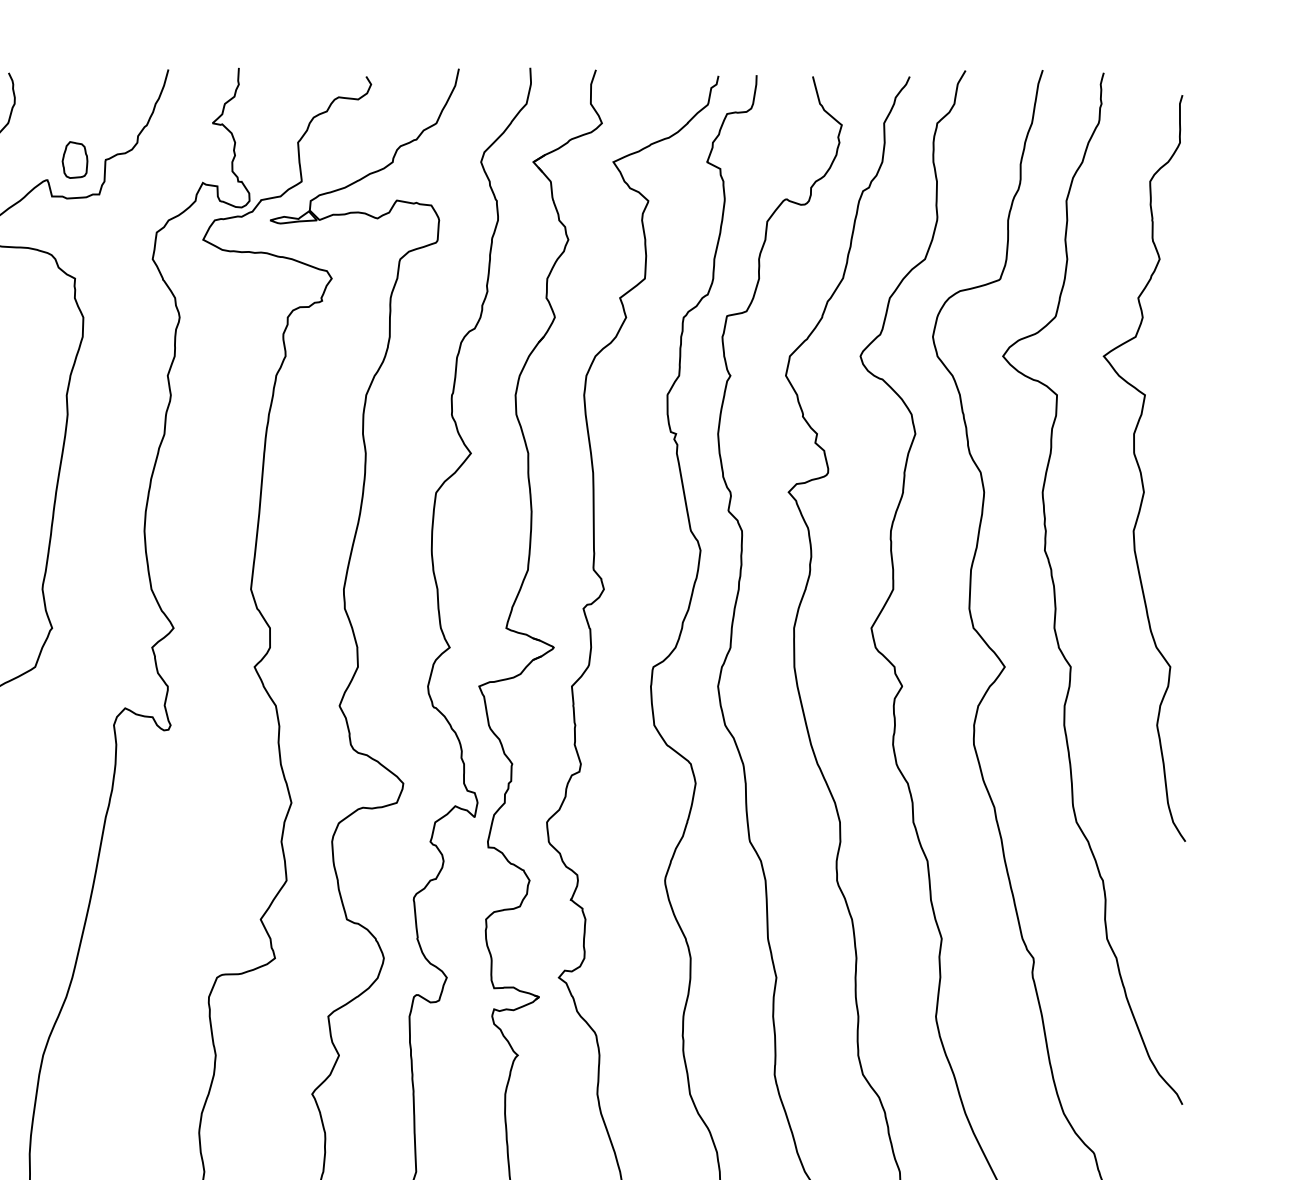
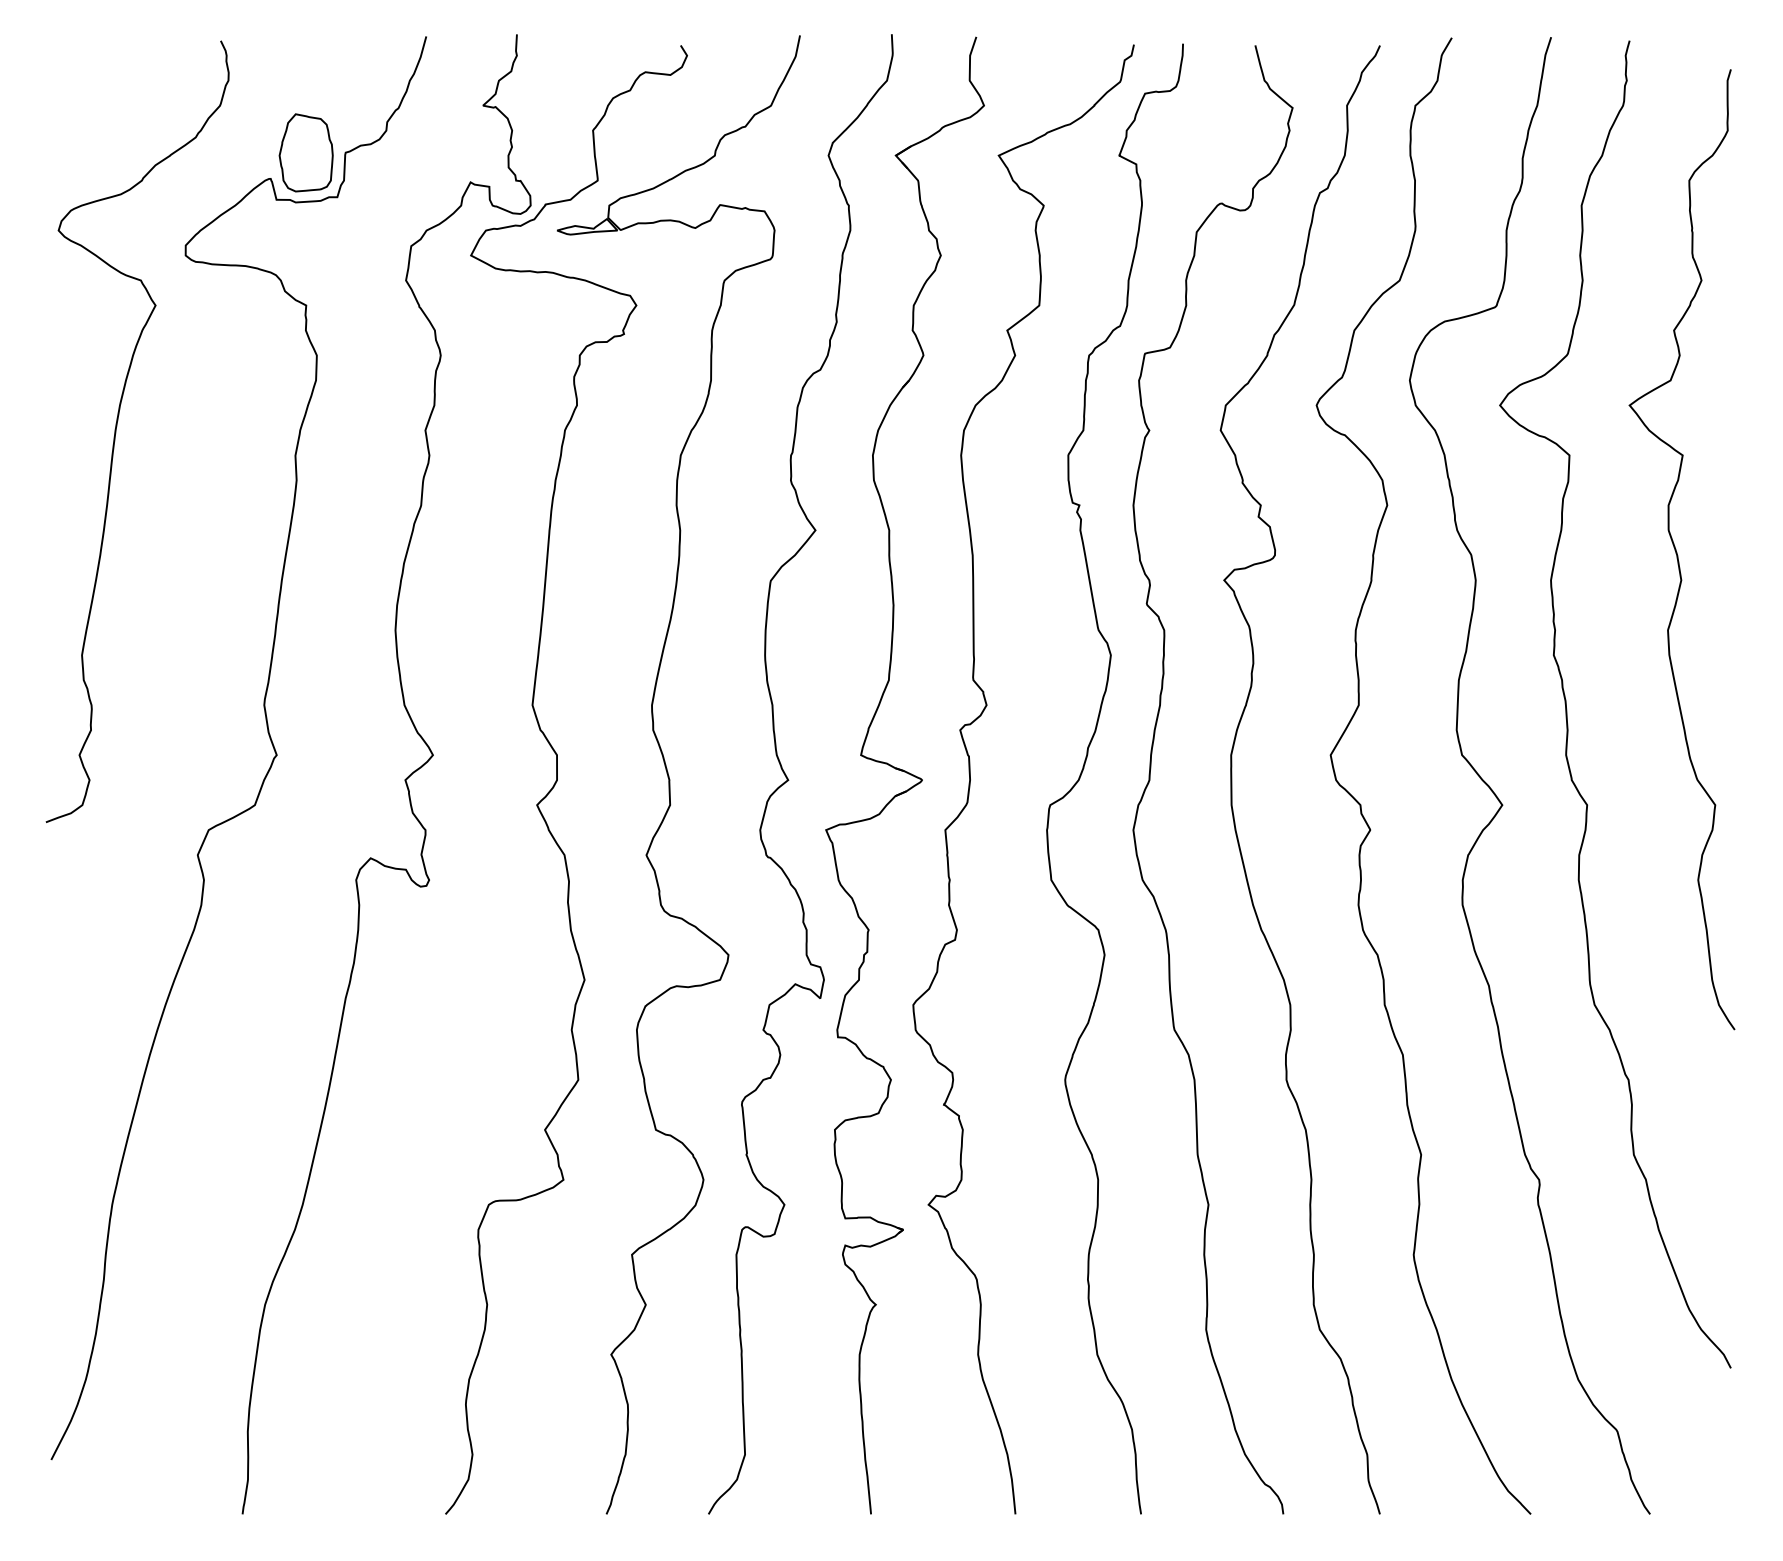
part: (74, 159) -> (305, 152), size x1.67

